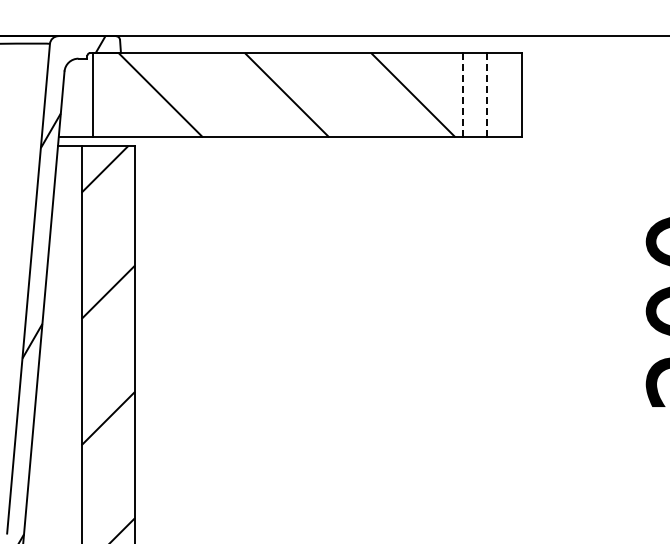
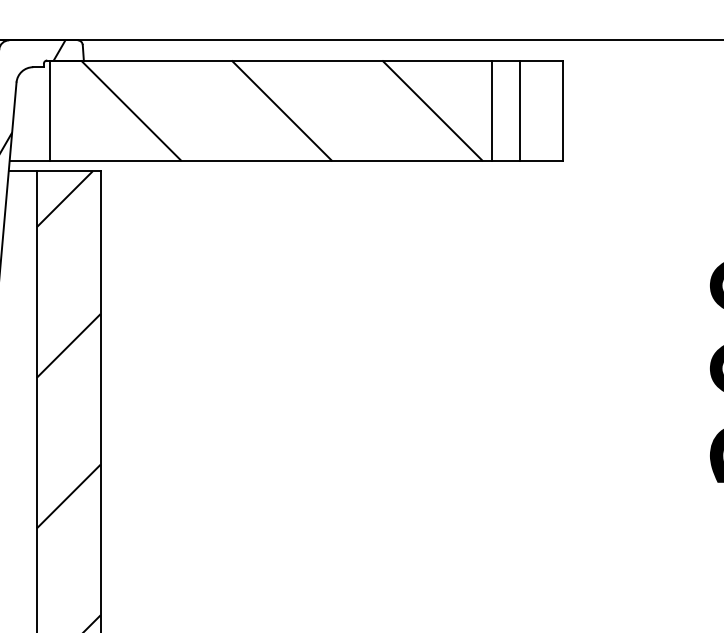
line: (463, 94) -> (492, 109), dashed -> solid
line: (486, 95) -> (519, 111), dashed -> solid

